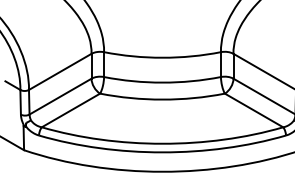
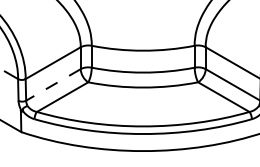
line: (60, 96) -> (53, 84), solid -> dashed

